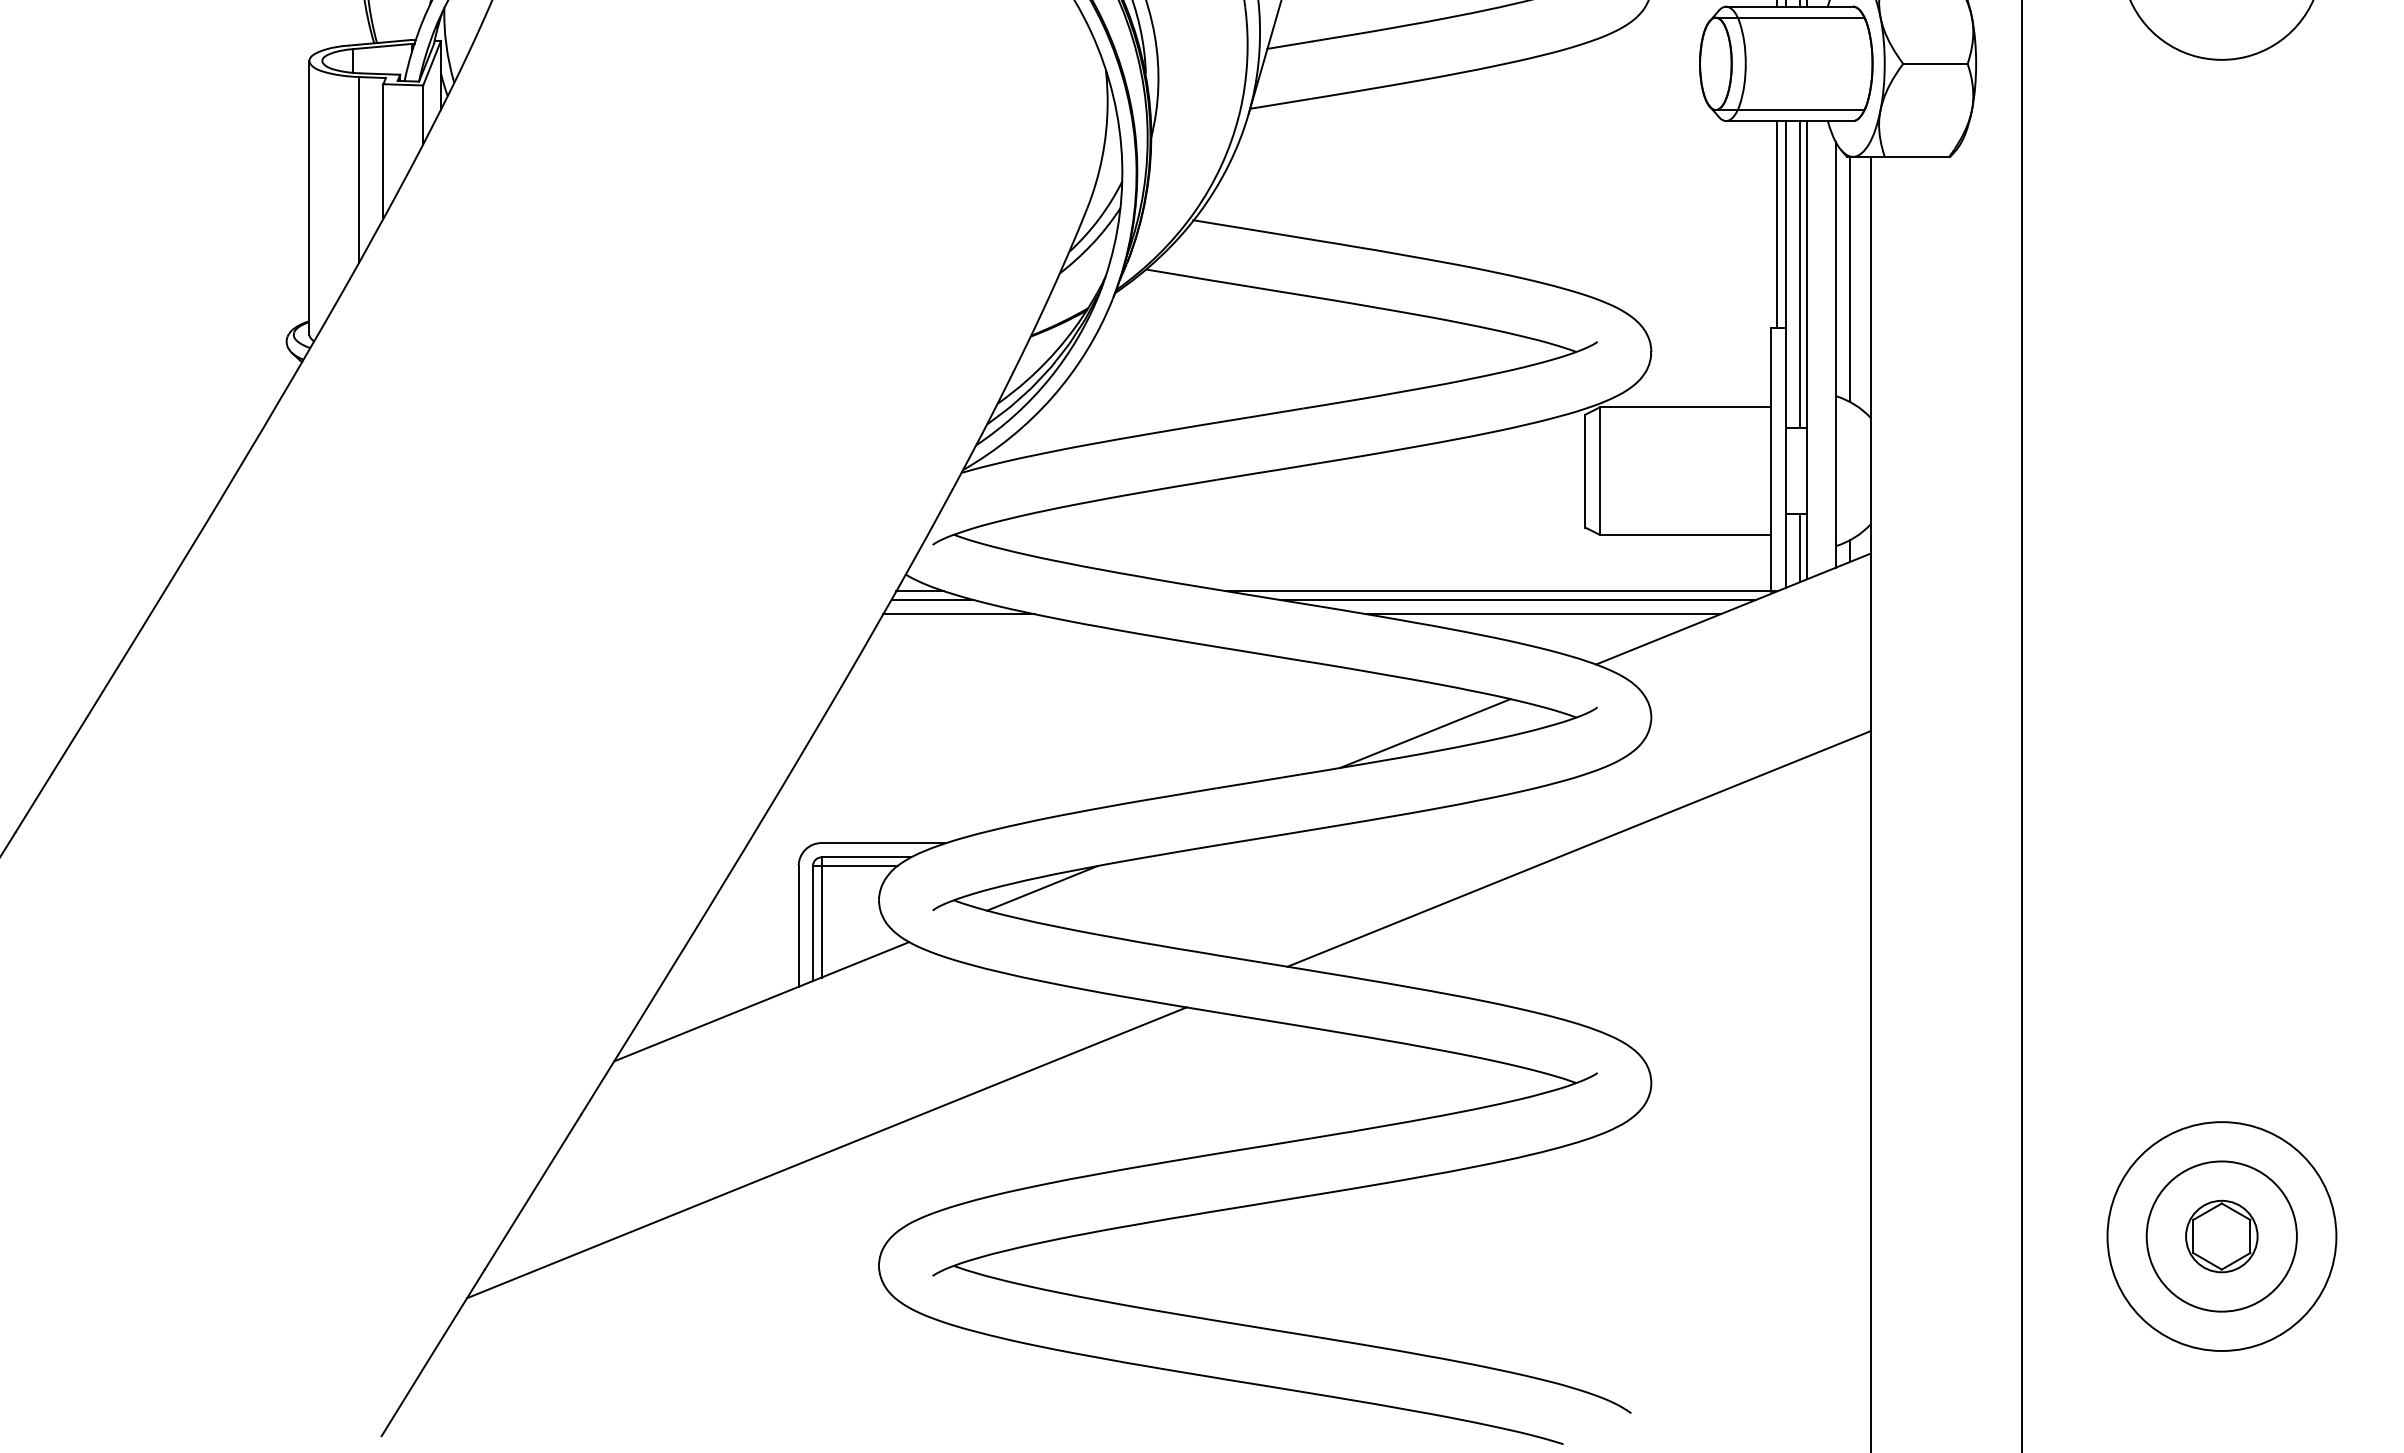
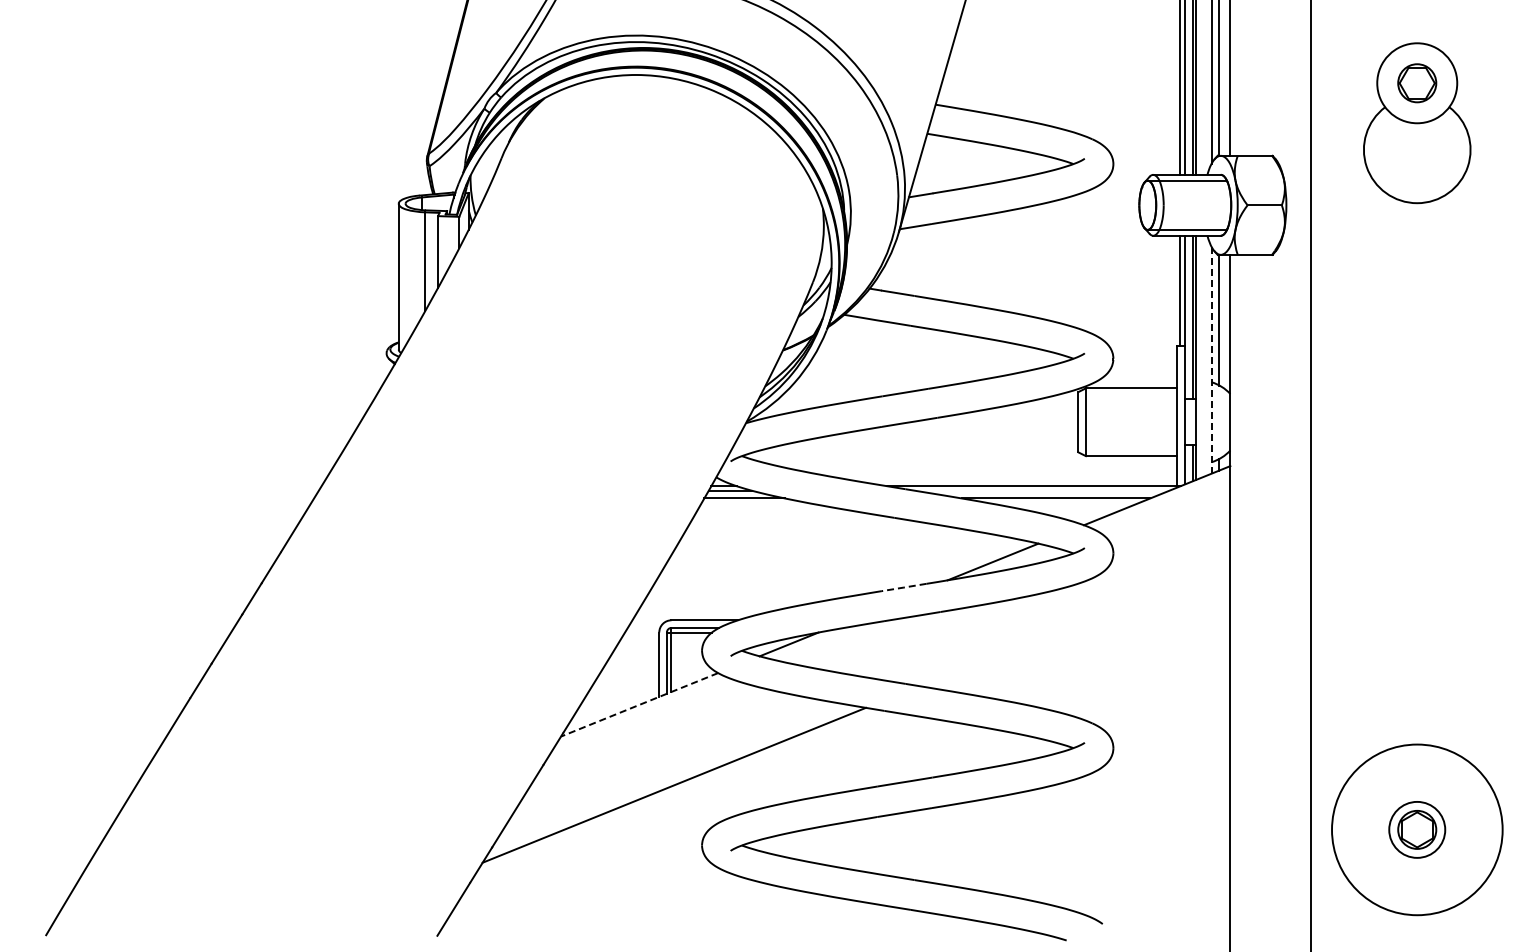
line: (1835, 355) -> (1211, 360), solid -> dashed
line: (1518, 599) -> (1042, 490), removed
line: (1257, 781) -> (903, 587), solid -> dashed
line: (1578, 849) -> (1074, 623), removed
line: (761, 1001) -> (639, 704), solid -> dashed
circle: (2222, 1235) -> (1417, 829), size x0.7
circle: (2222, 1235) -> (1417, 829), size x1.4

